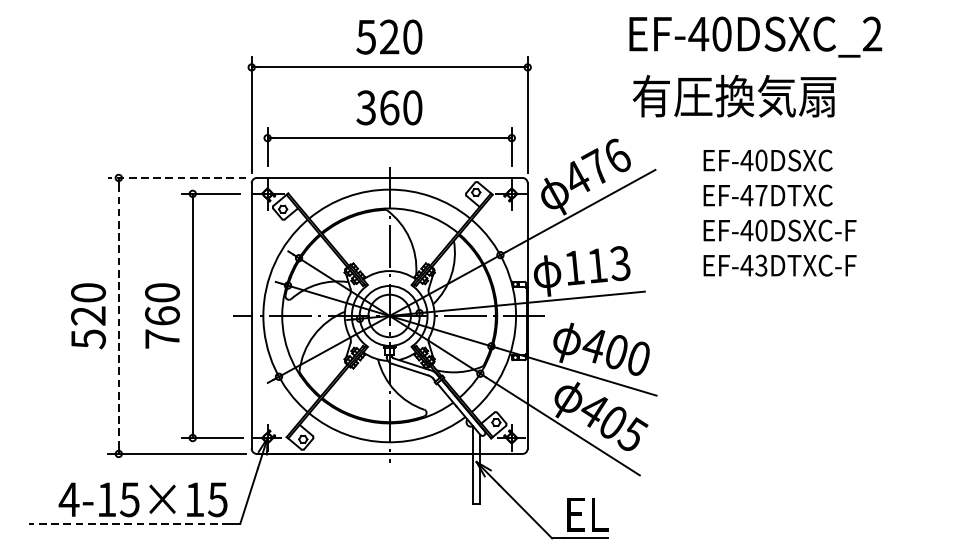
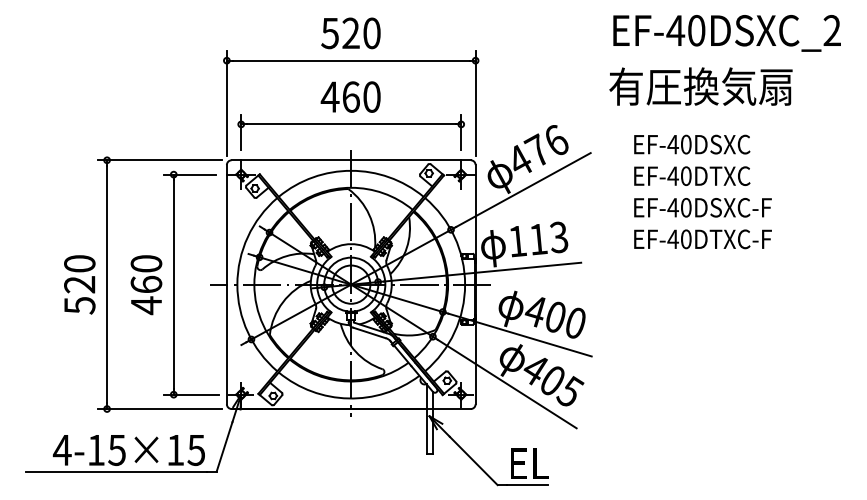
text: (755, 37) -> (726, 33), moved
text: (734, 96) -> (700, 86), moved
text: (365, 107) -> (329, 96), 360 -> 460
line: (176, 178) -> (159, 160), dashed -> solid
text: (761, 194) -> (686, 175), EF-47DTXC -> EF-40DTXC
text: (760, 264) -> (685, 238), EF-43DTXC-F -> EF-40DTXC-F
line: (119, 315) -> (107, 284), dashed -> solid
text: (162, 339) -> (146, 305), 760 -> 460
line: (129, 523) -> (116, 471), dashed -> solid

